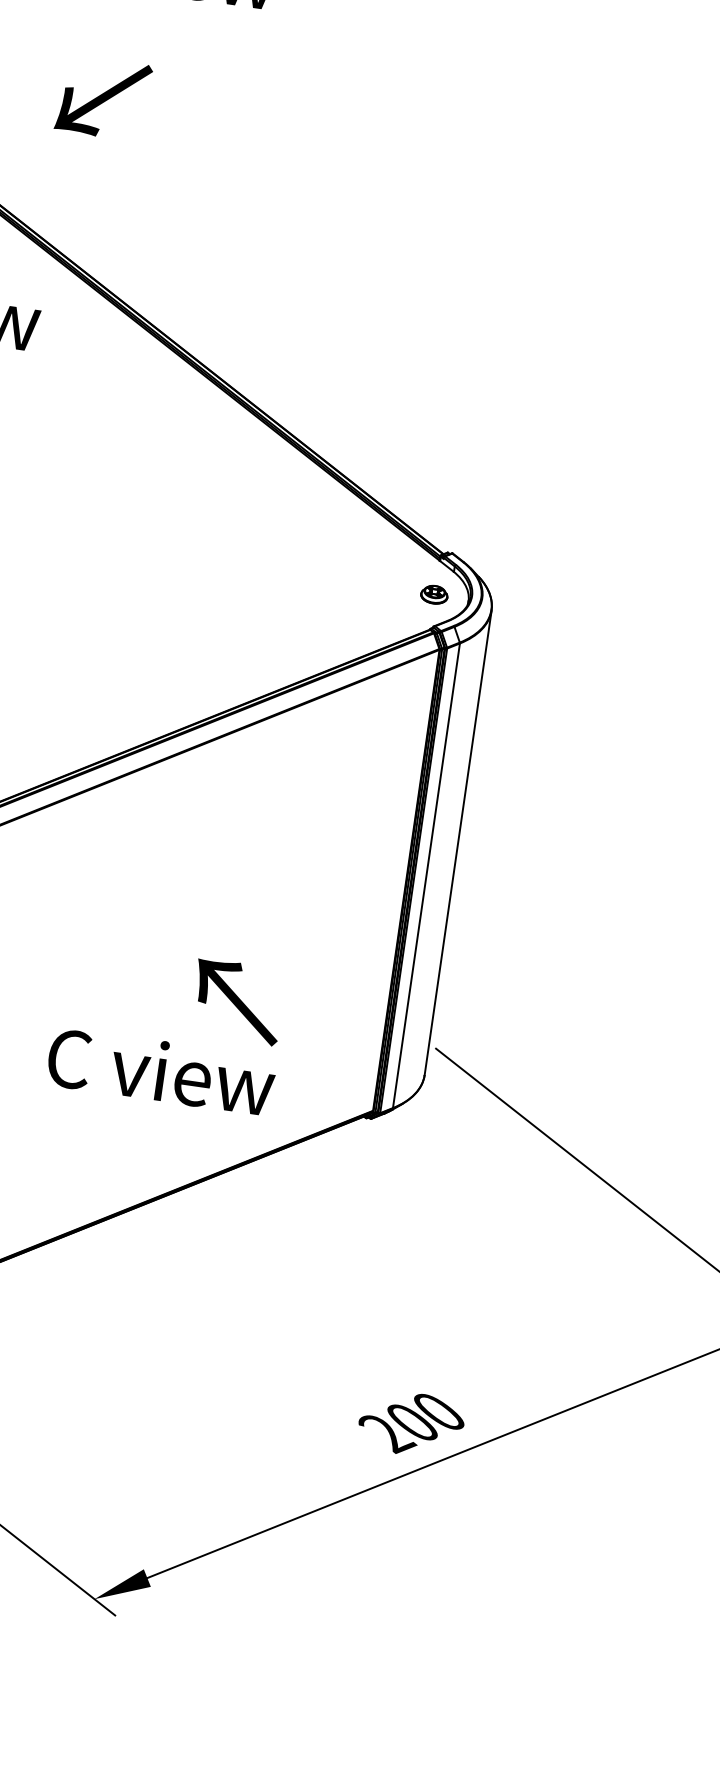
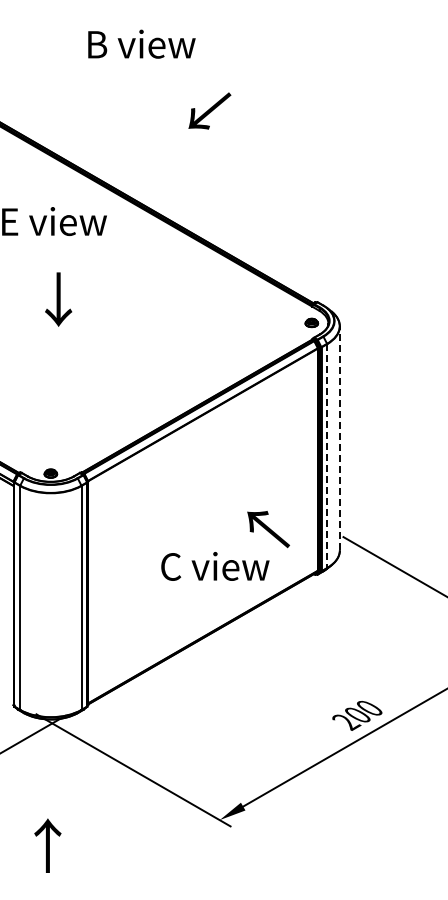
text: (102, 96) -> (209, 110), moved
line: (457, 842) -> (339, 438), solid -> dashed
line: (427, 876) -> (327, 456), solid -> dashed
text: (237, 1001) -> (268, 529), moved

